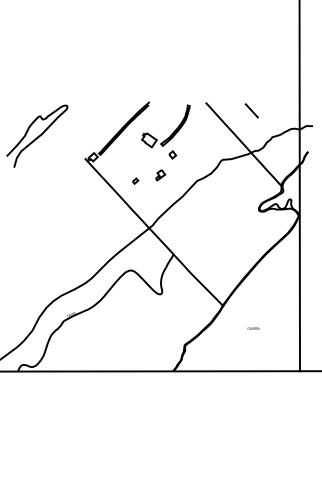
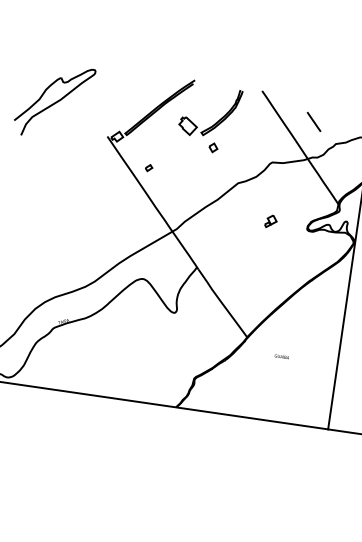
line: (251, 110) -> (313, 121), moved
part: (160, 175) -> (270, 221), moved
part: (135, 180) -> (149, 167), moved
text: (253, 328) -> (281, 356), moved

